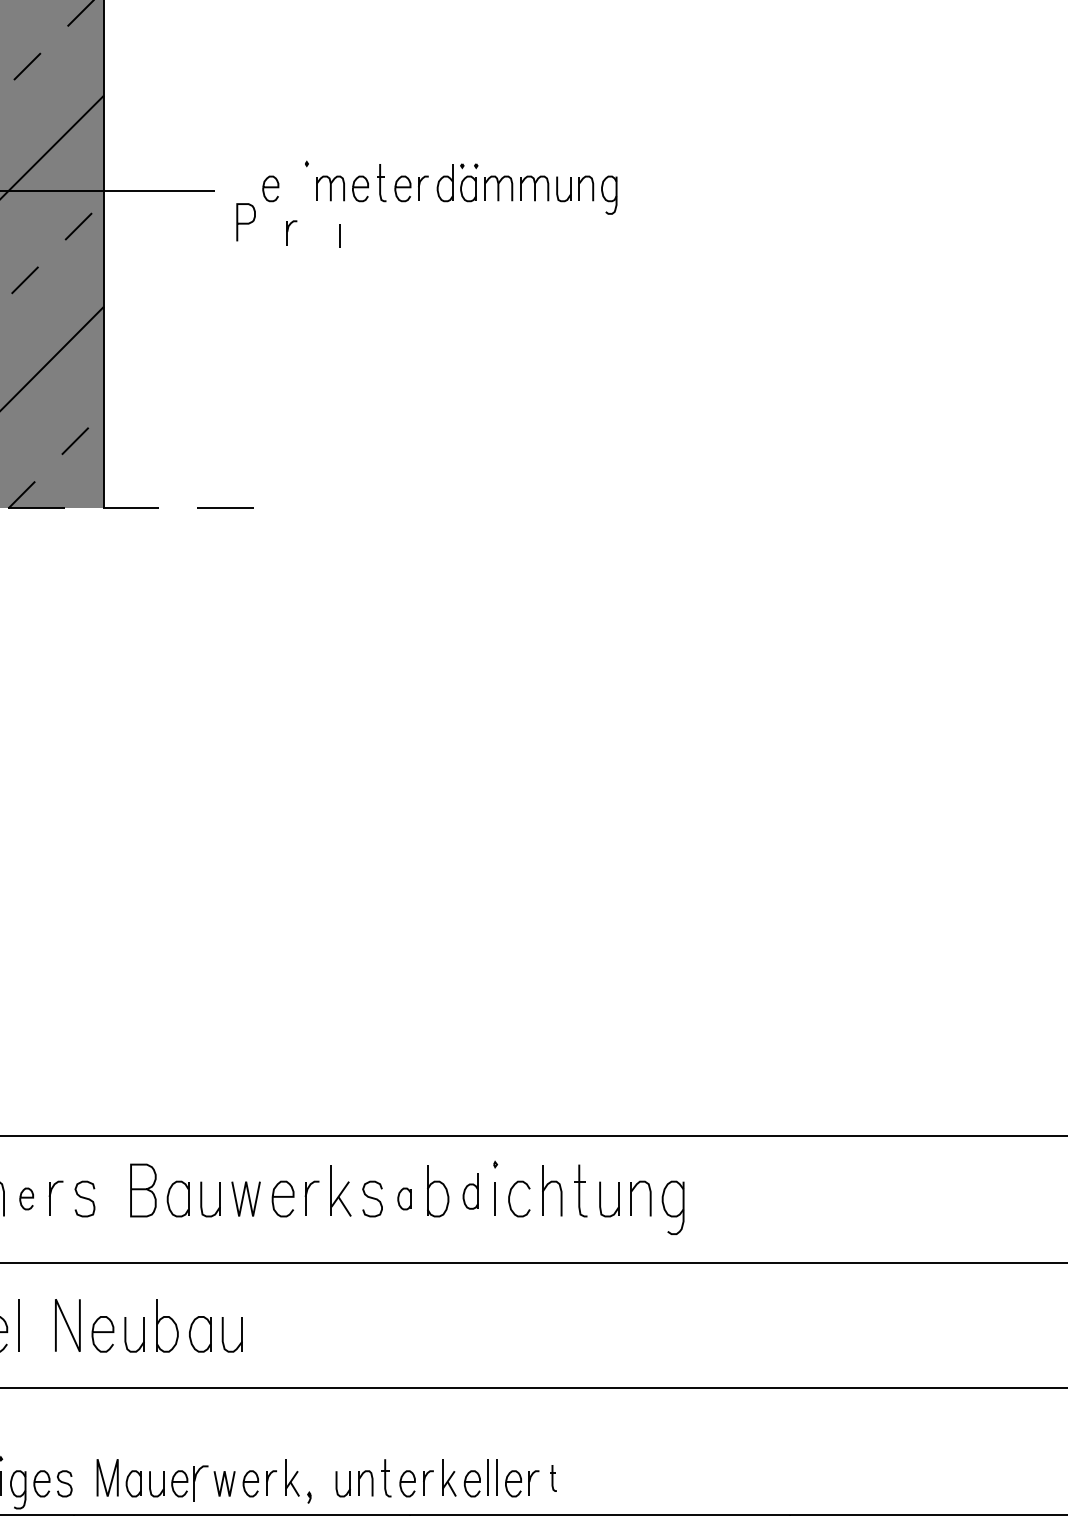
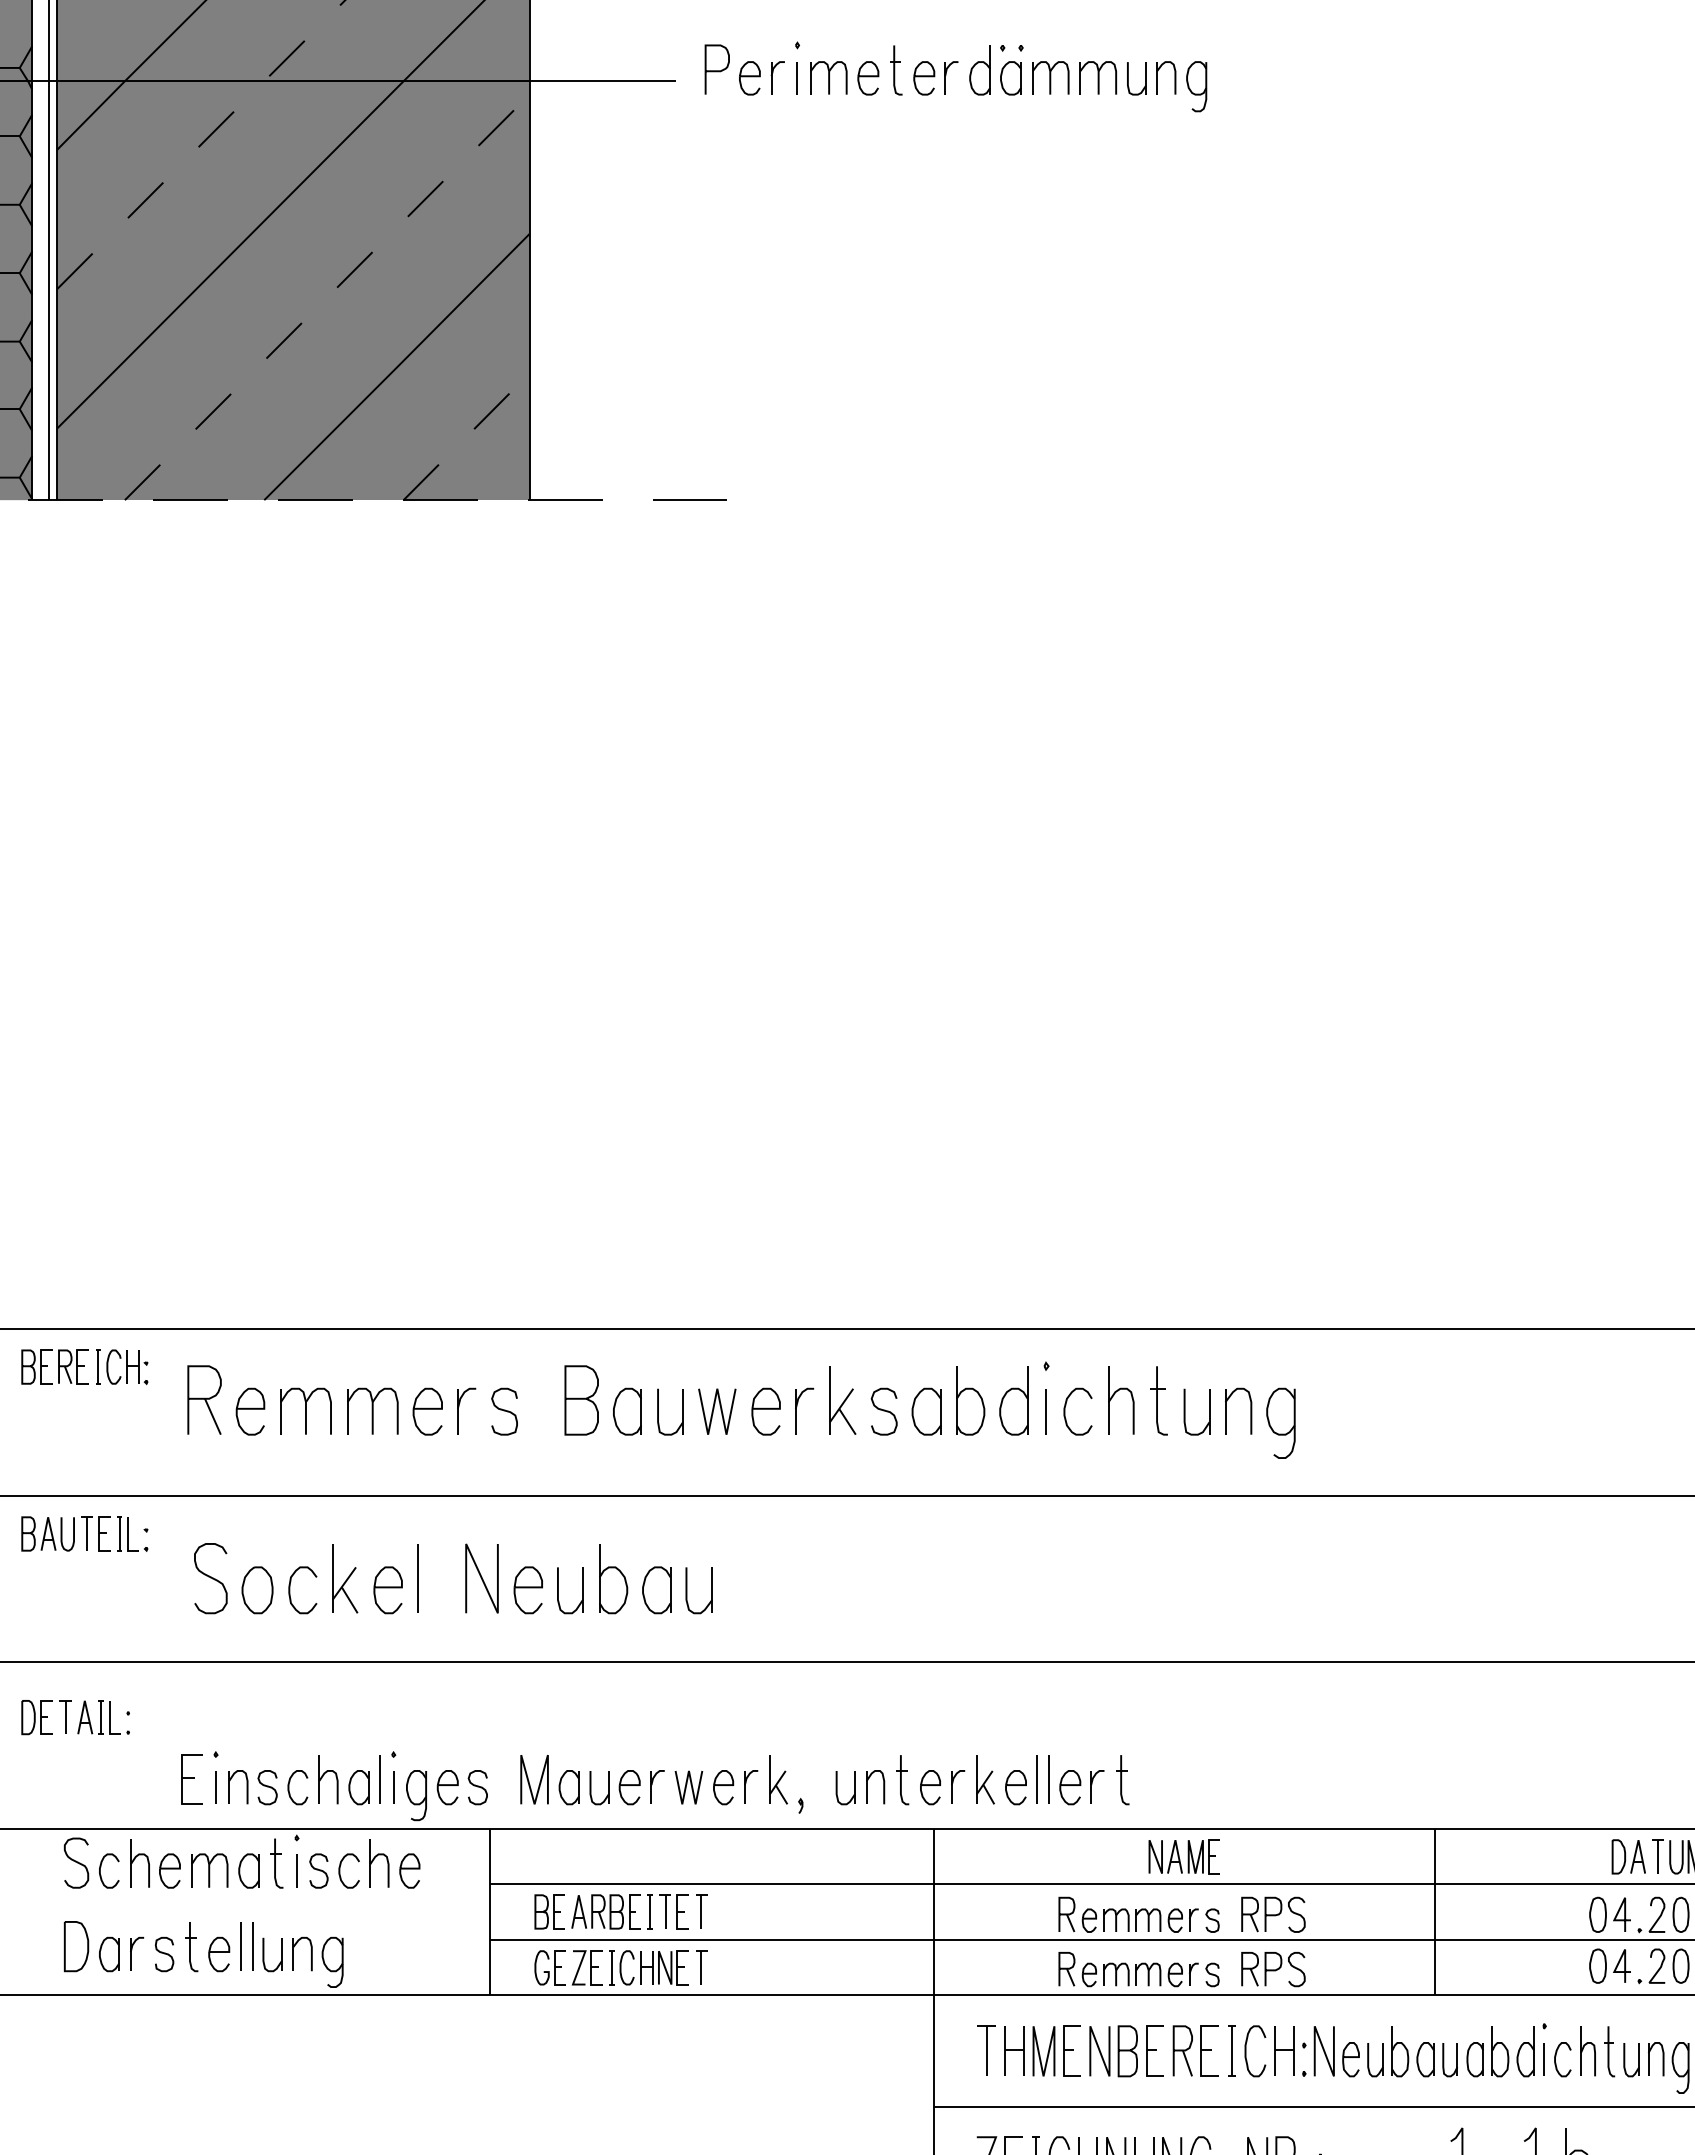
curve: (245, 223) -> (716, 70), moved
part: (291, 232) -> (777, 77), moved
line: (339, 235) -> (796, 78), moved
part: (470, 1190) -> (1013, 1400), size x1.43
part: (26, 1198) -> (427, 1411), size x1.67
part: (404, 1198) -> (926, 1411), size x1.67
part: (553, 1478) -> (1122, 1780), size x1.43
part: (200, 1482) -> (657, 1786), size x0.71

